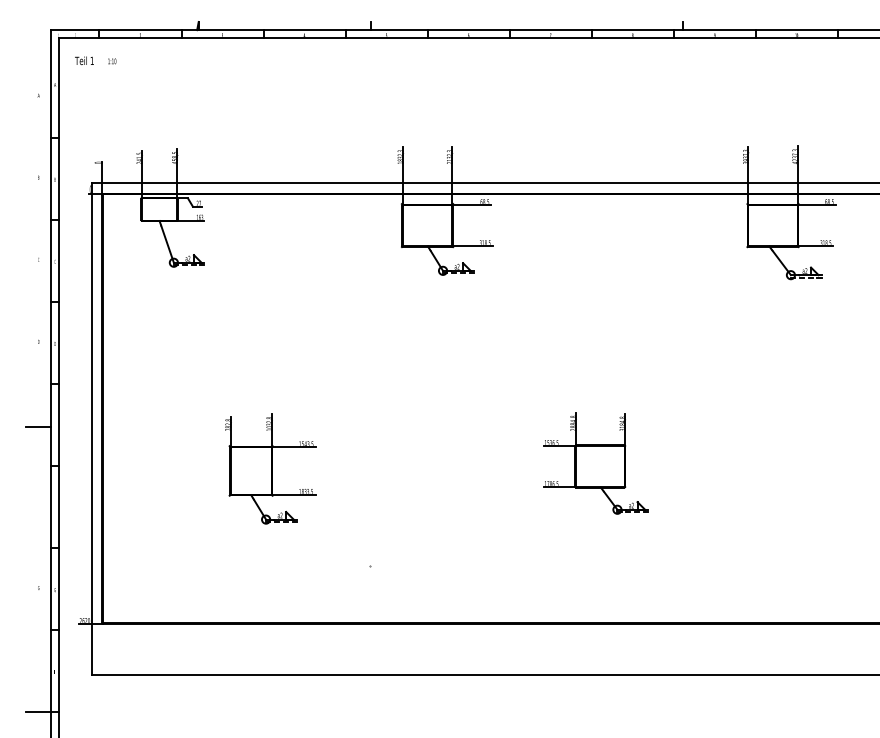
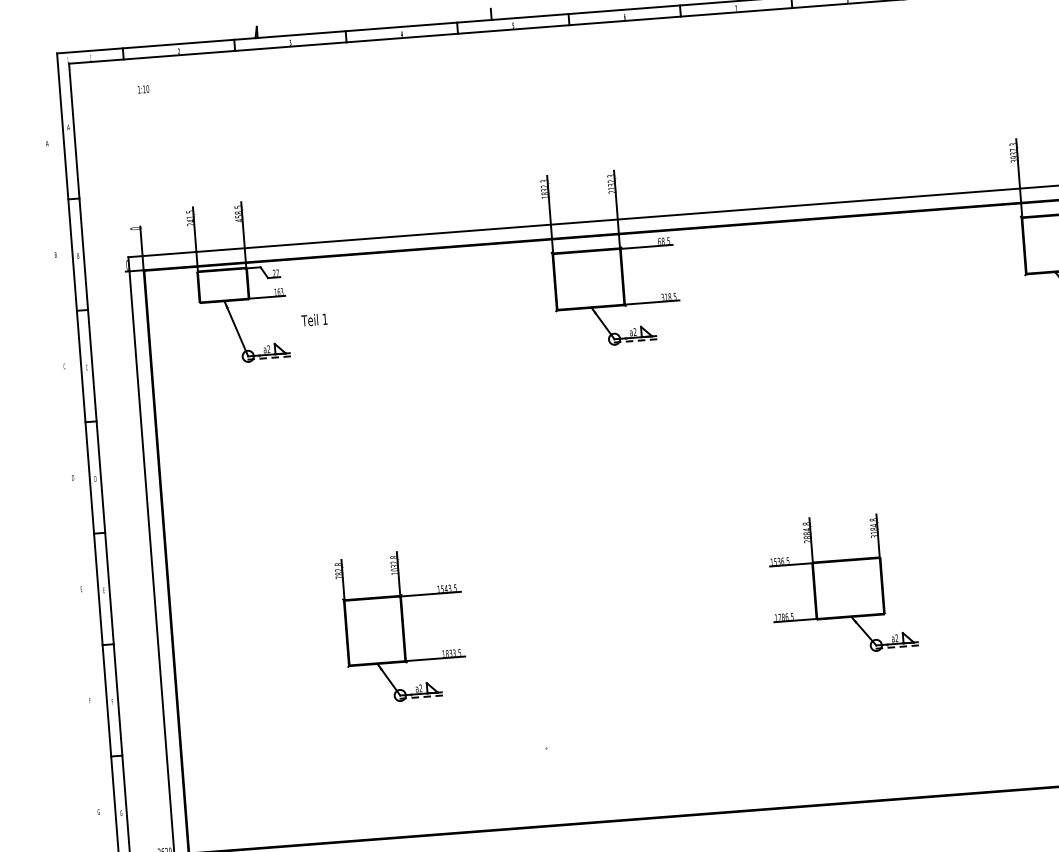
text: (84, 60) -> (314, 319), moved
line: (38, 427) -> (81, 594), removed

